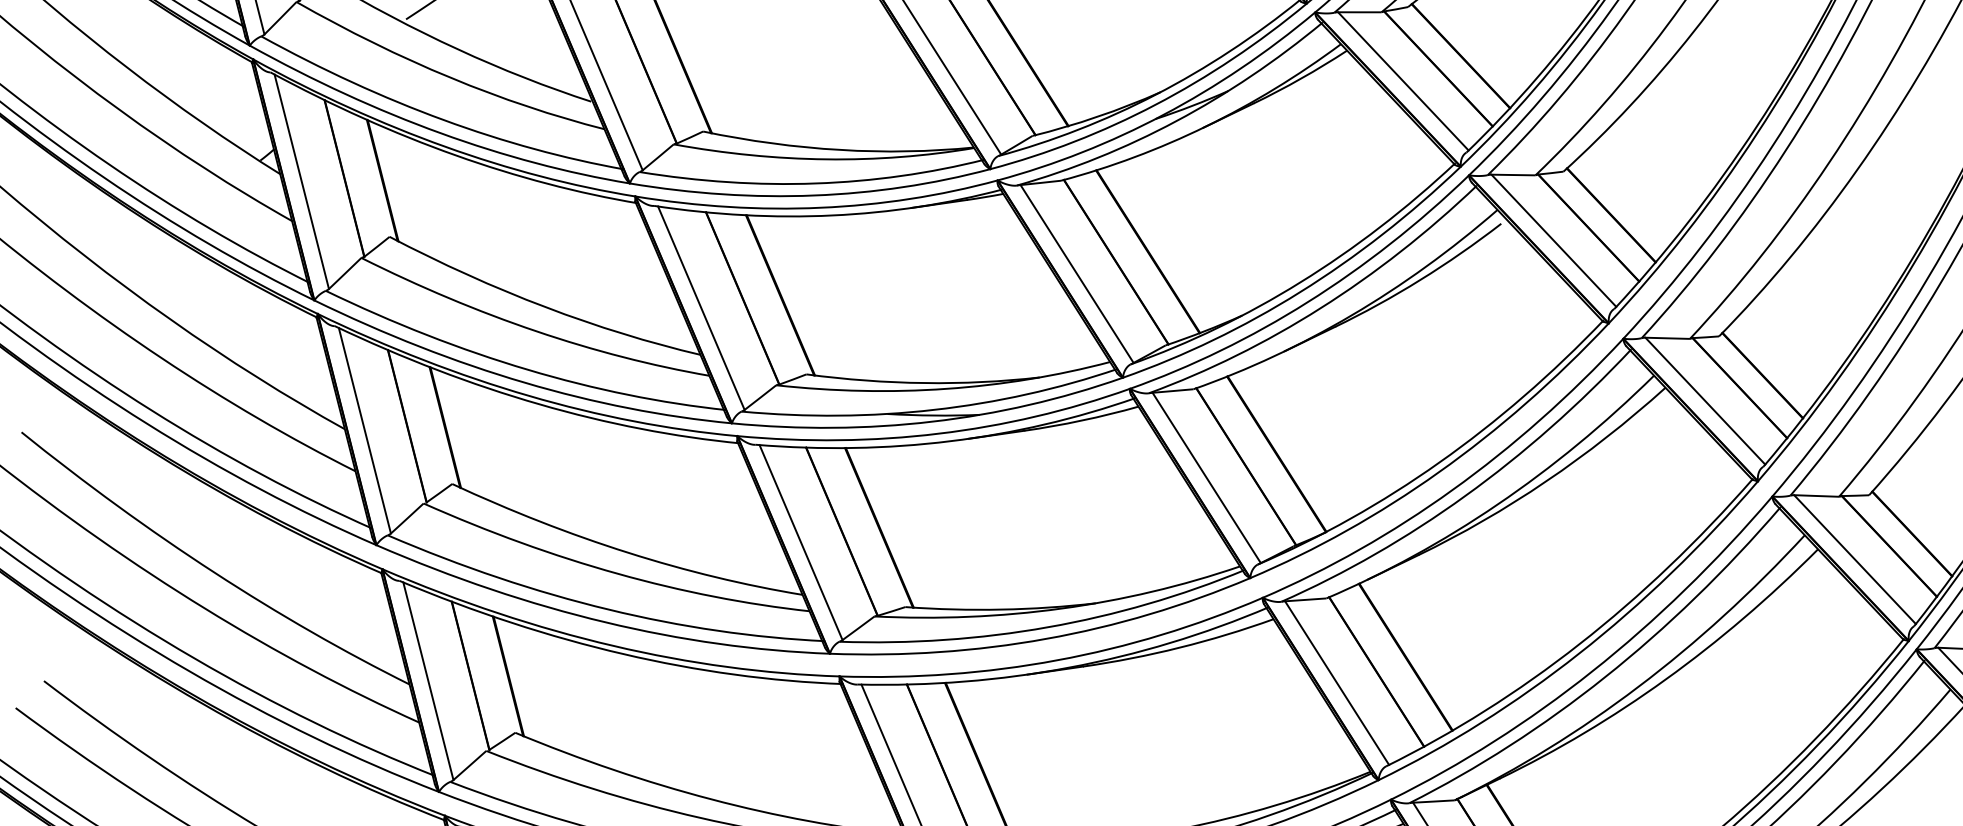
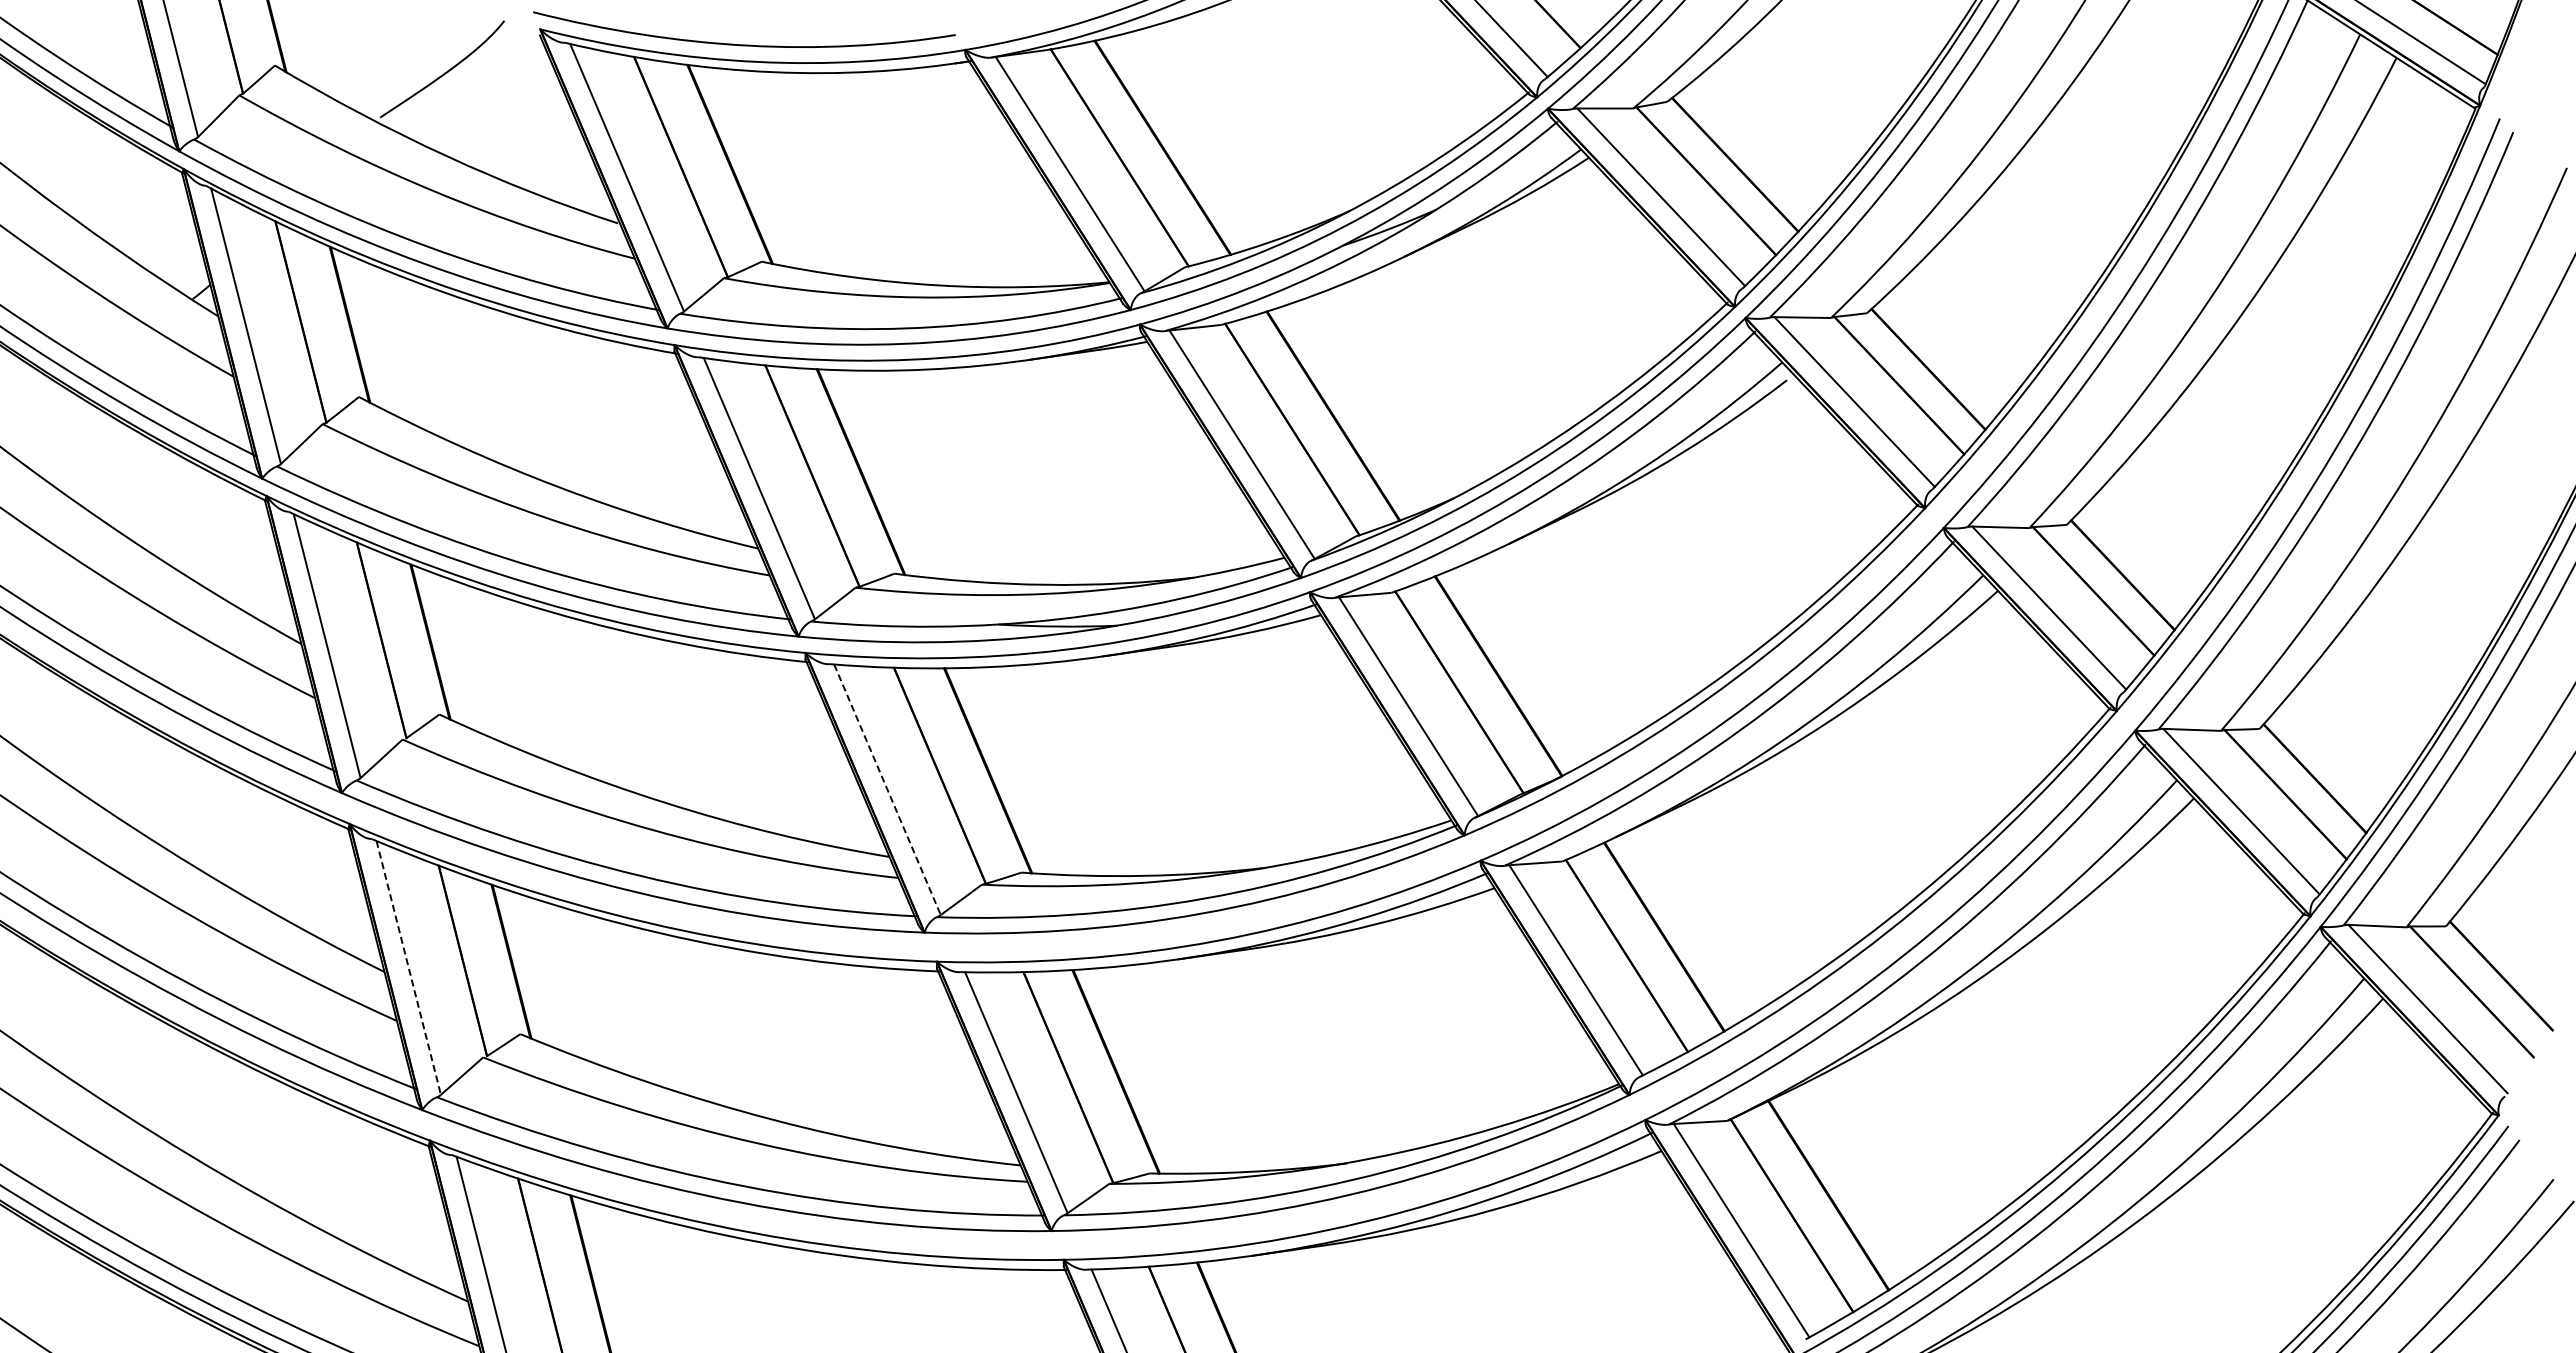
line: (801, 543) -> (887, 790), solid -> dashed
line: (428, 680) -> (408, 967), solid -> dashed

